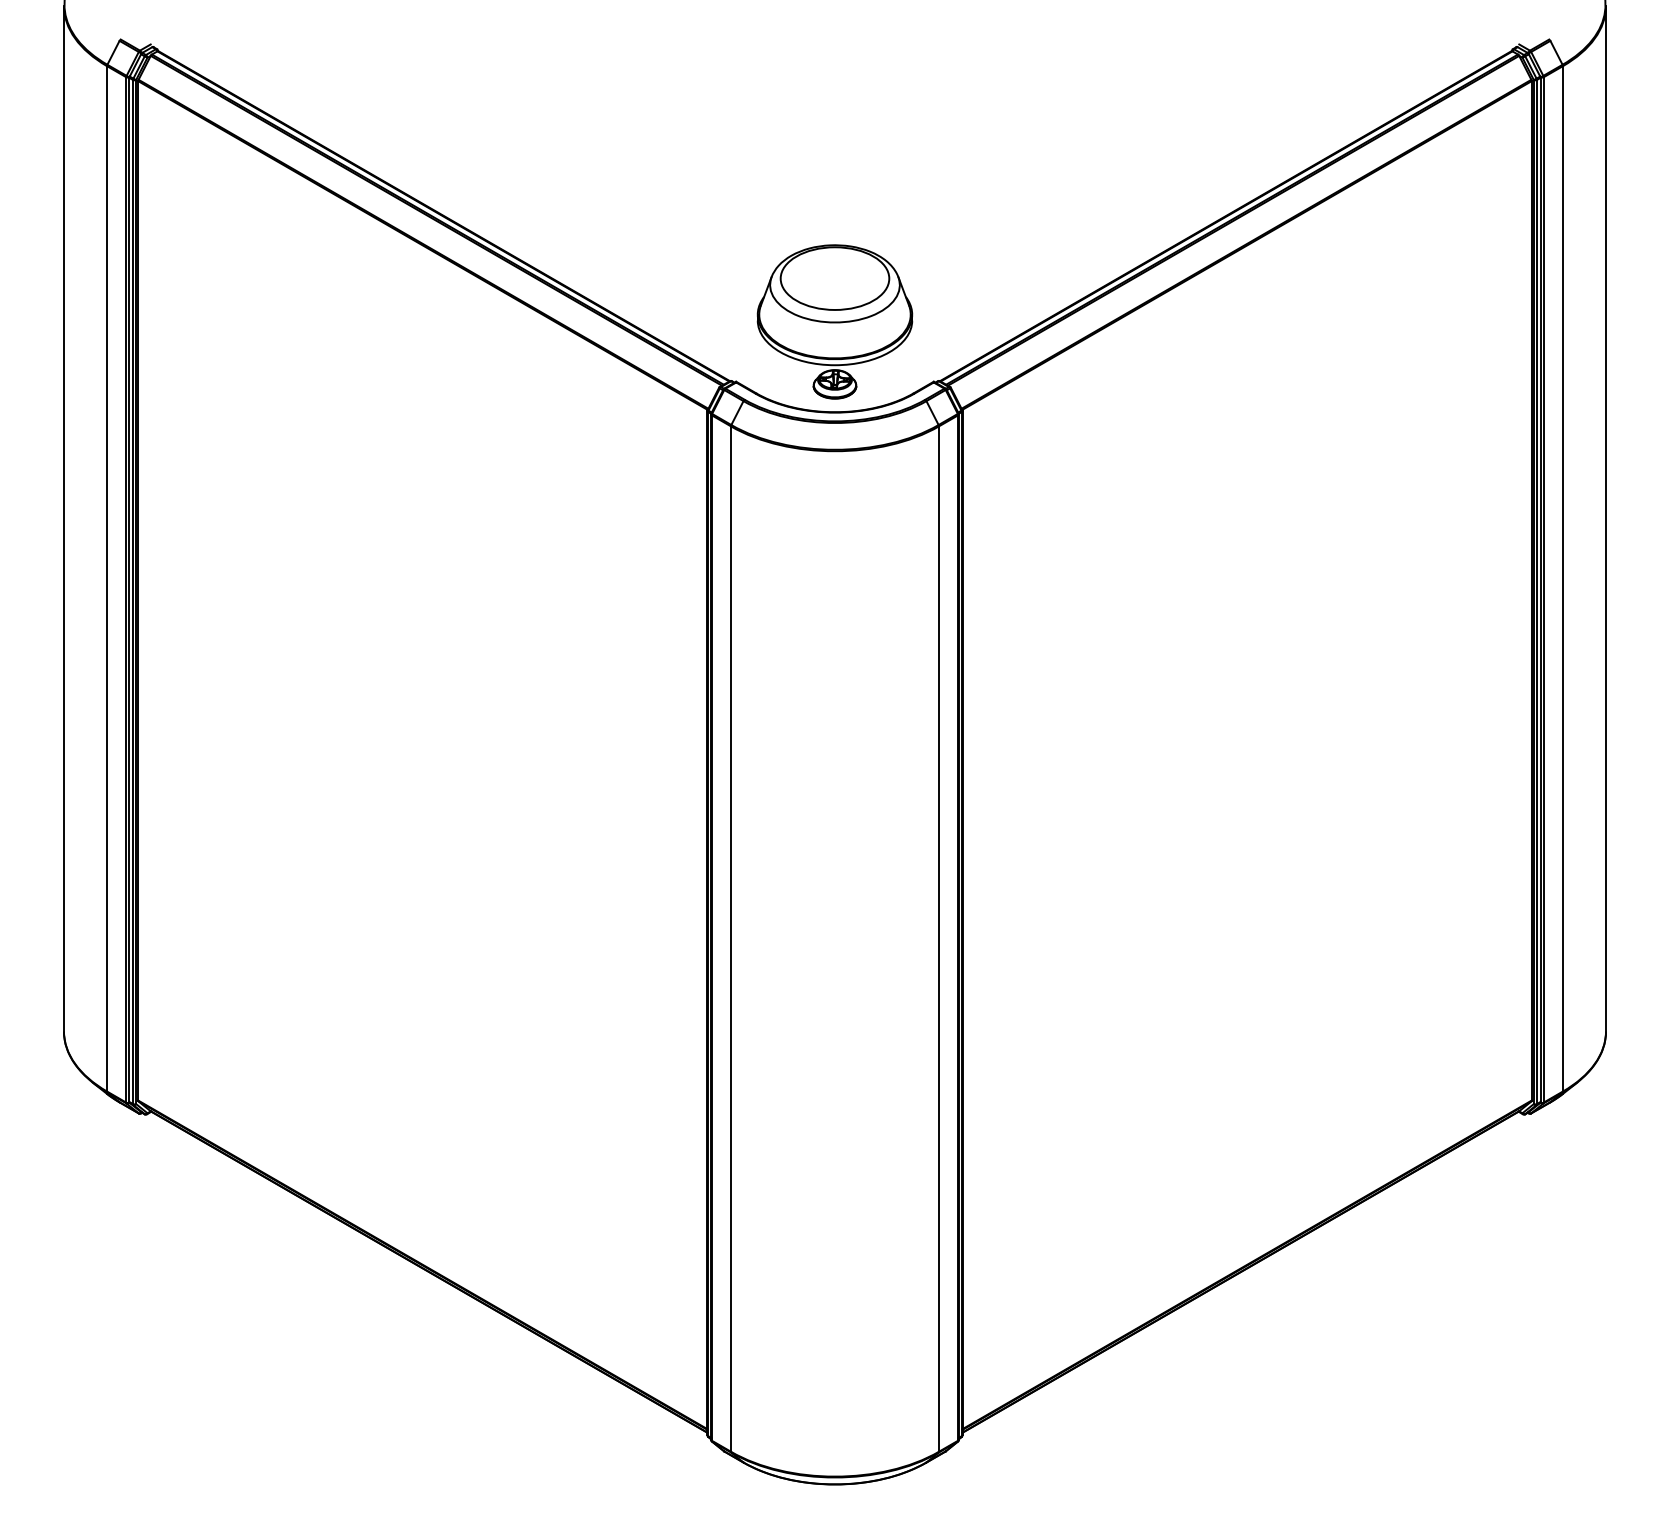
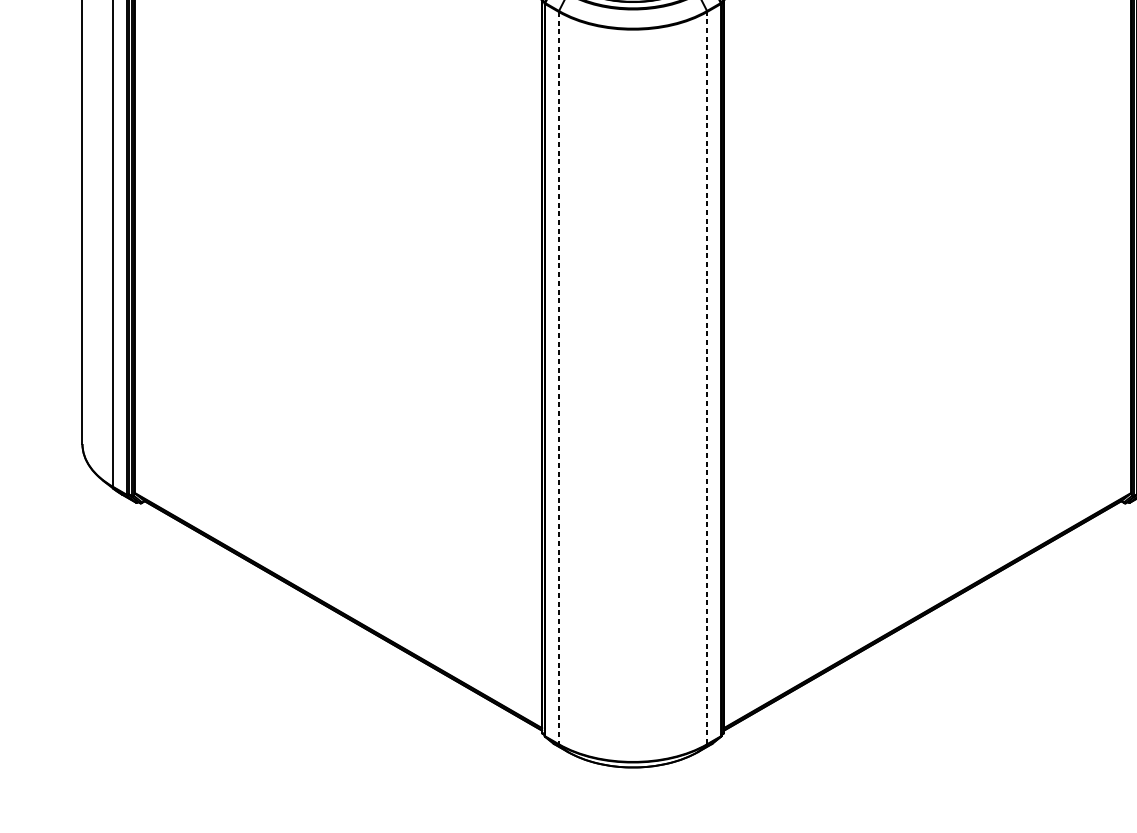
line: (731, 939) -> (559, 378), solid -> dashed
line: (938, 939) -> (706, 378), solid -> dashed

